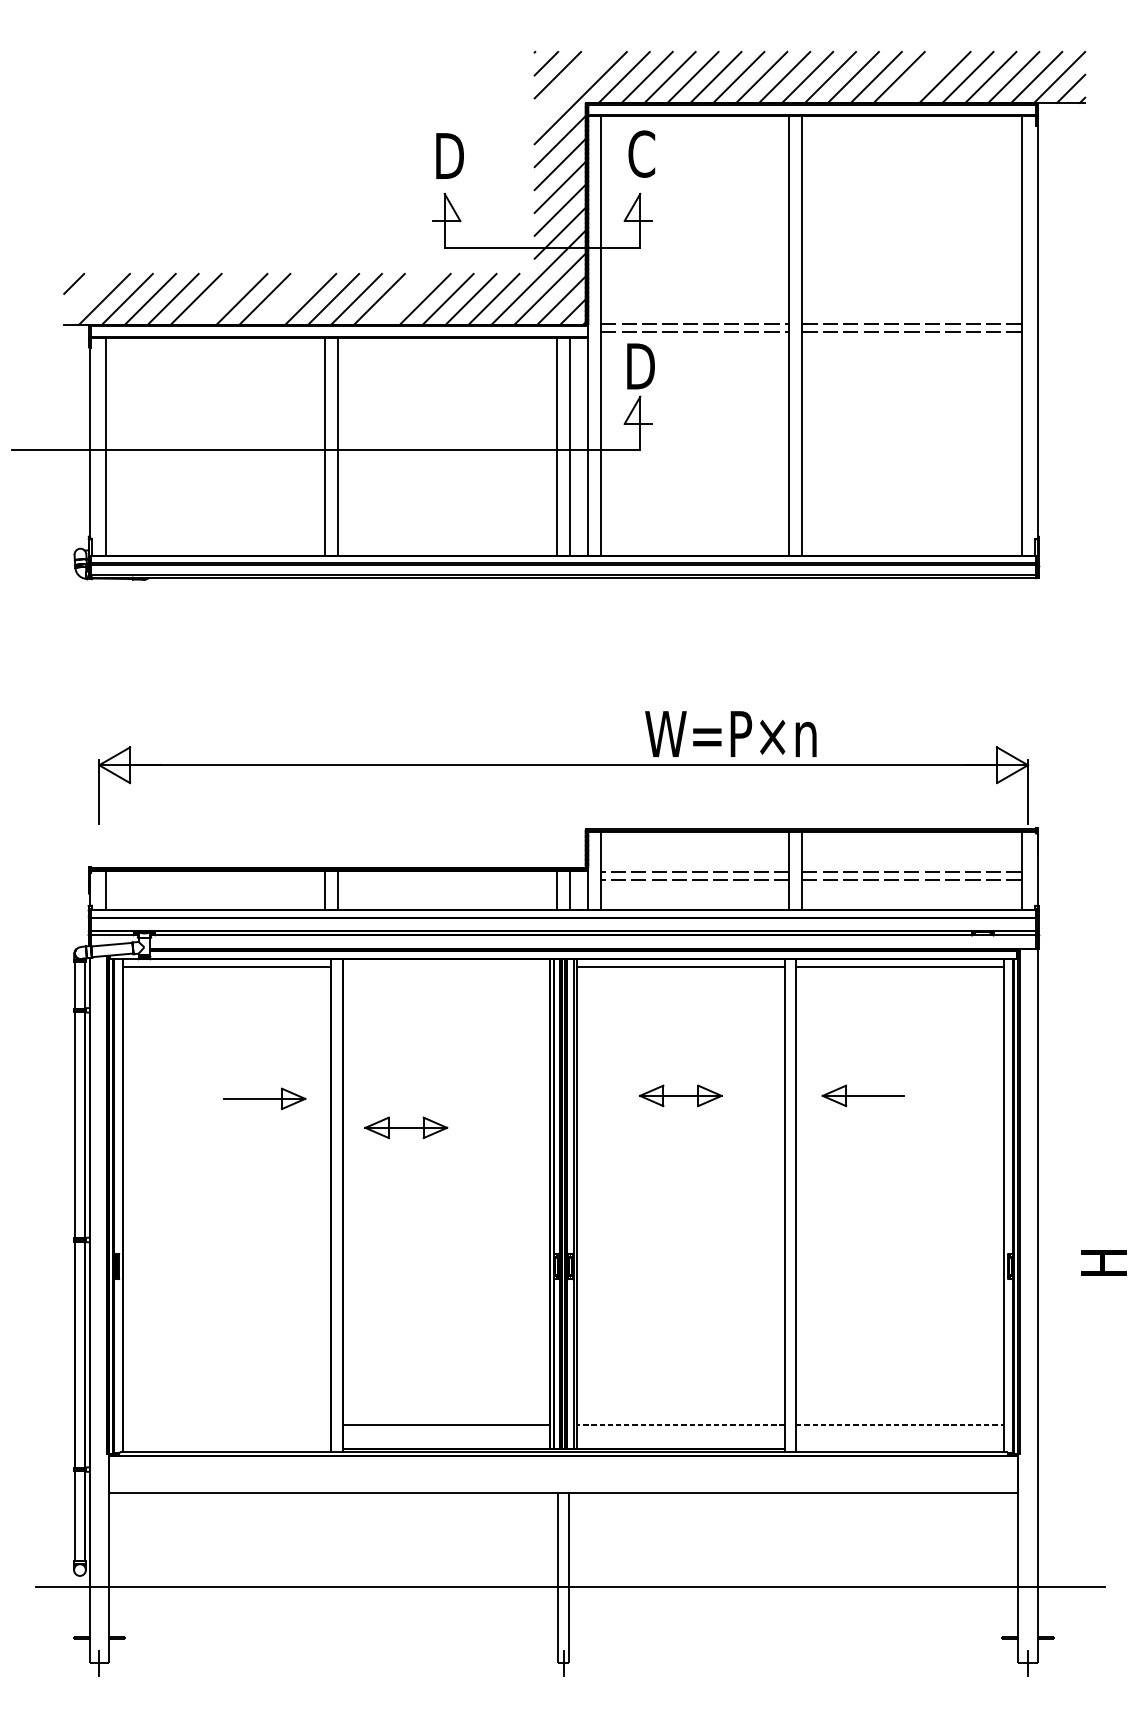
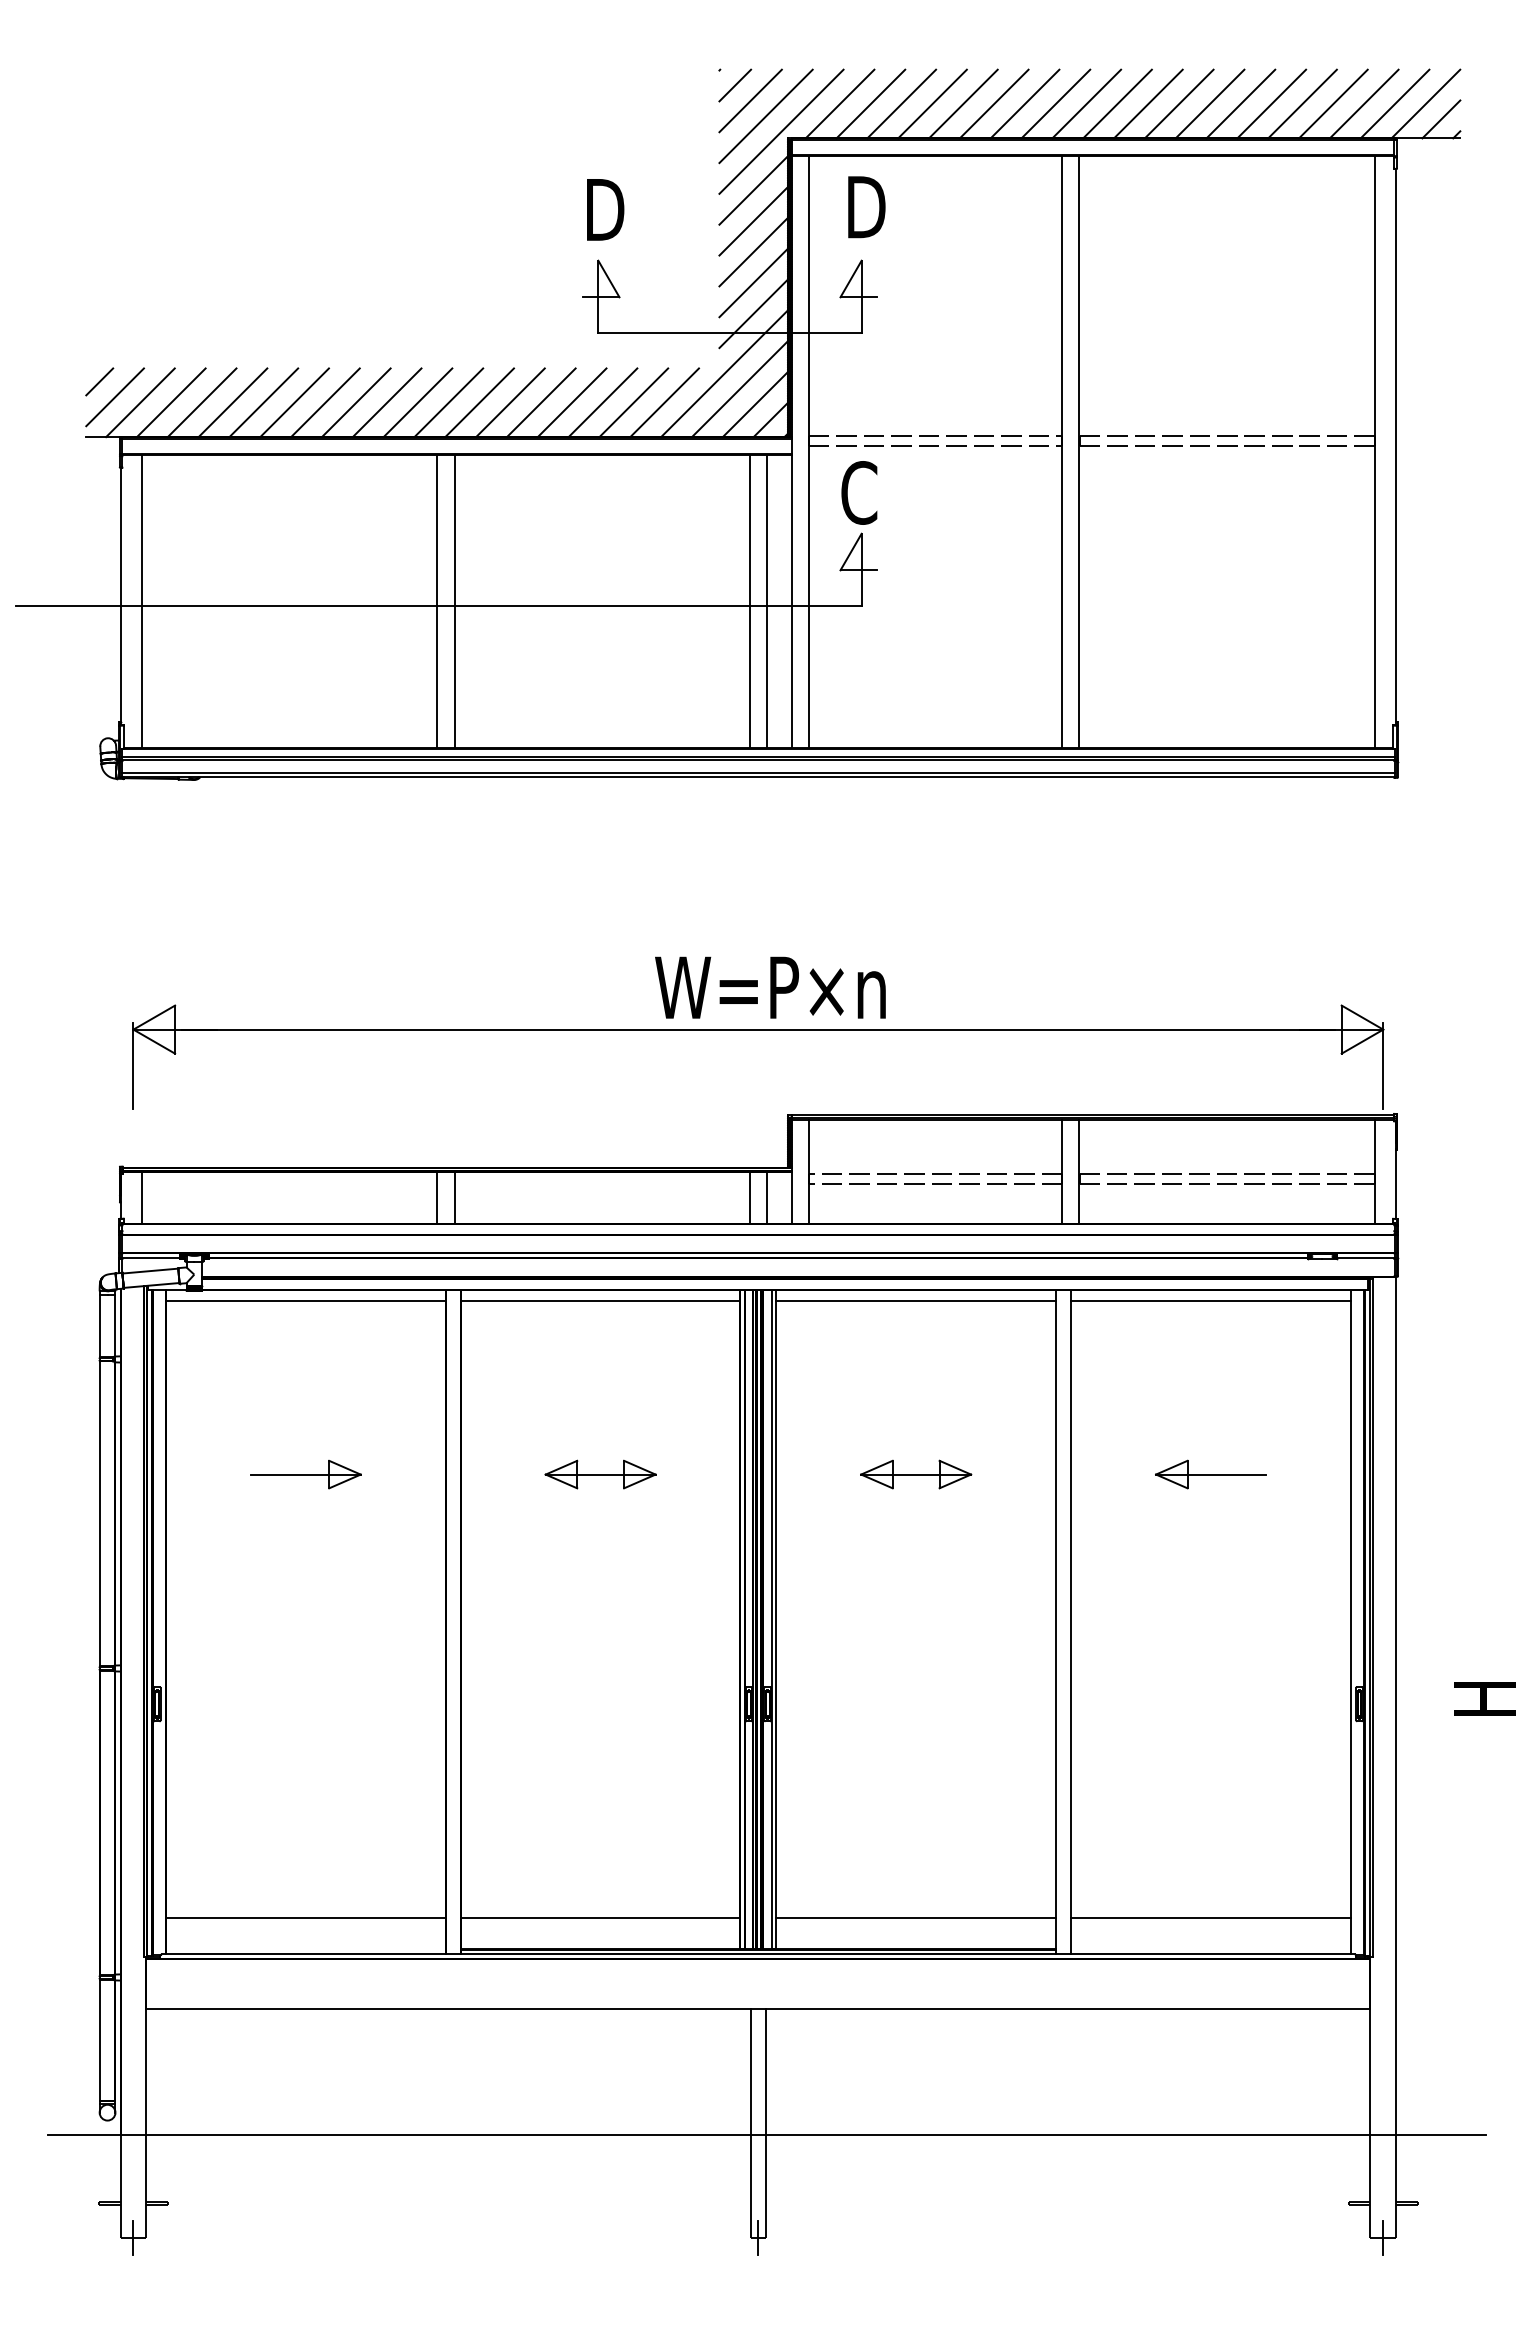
line: (921, 77) -> (1240, 103), added
line: (568, 86) -> (765, 116), added
text: (643, 154) -> (865, 207), C -> D
line: (85, 295) -> (114, 397), added
line: (218, 299) -> (294, 402), added
line: (287, 299) -> (386, 402), added
line: (401, 299) -> (540, 402), added
text: (640, 366) -> (861, 492), D -> C
text: (730, 733) -> (770, 987), moved
line: (446, 966) -> (600, 1300), added
part: (863, 1095) -> (1210, 1474), moved
part: (264, 1098) -> (305, 1474), moved
part: (406, 1127) -> (600, 1474), moved
line: (227, 1425) -> (305, 1917), added
line: (681, 1425) -> (916, 1917), dashed -> solid
line: (900, 1425) -> (1211, 1917), dashed -> solid

